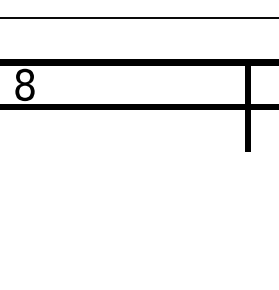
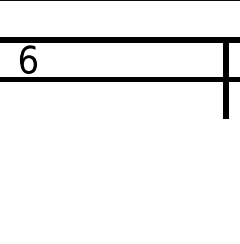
text: (24, 84) -> (27, 59), 8 -> 6

